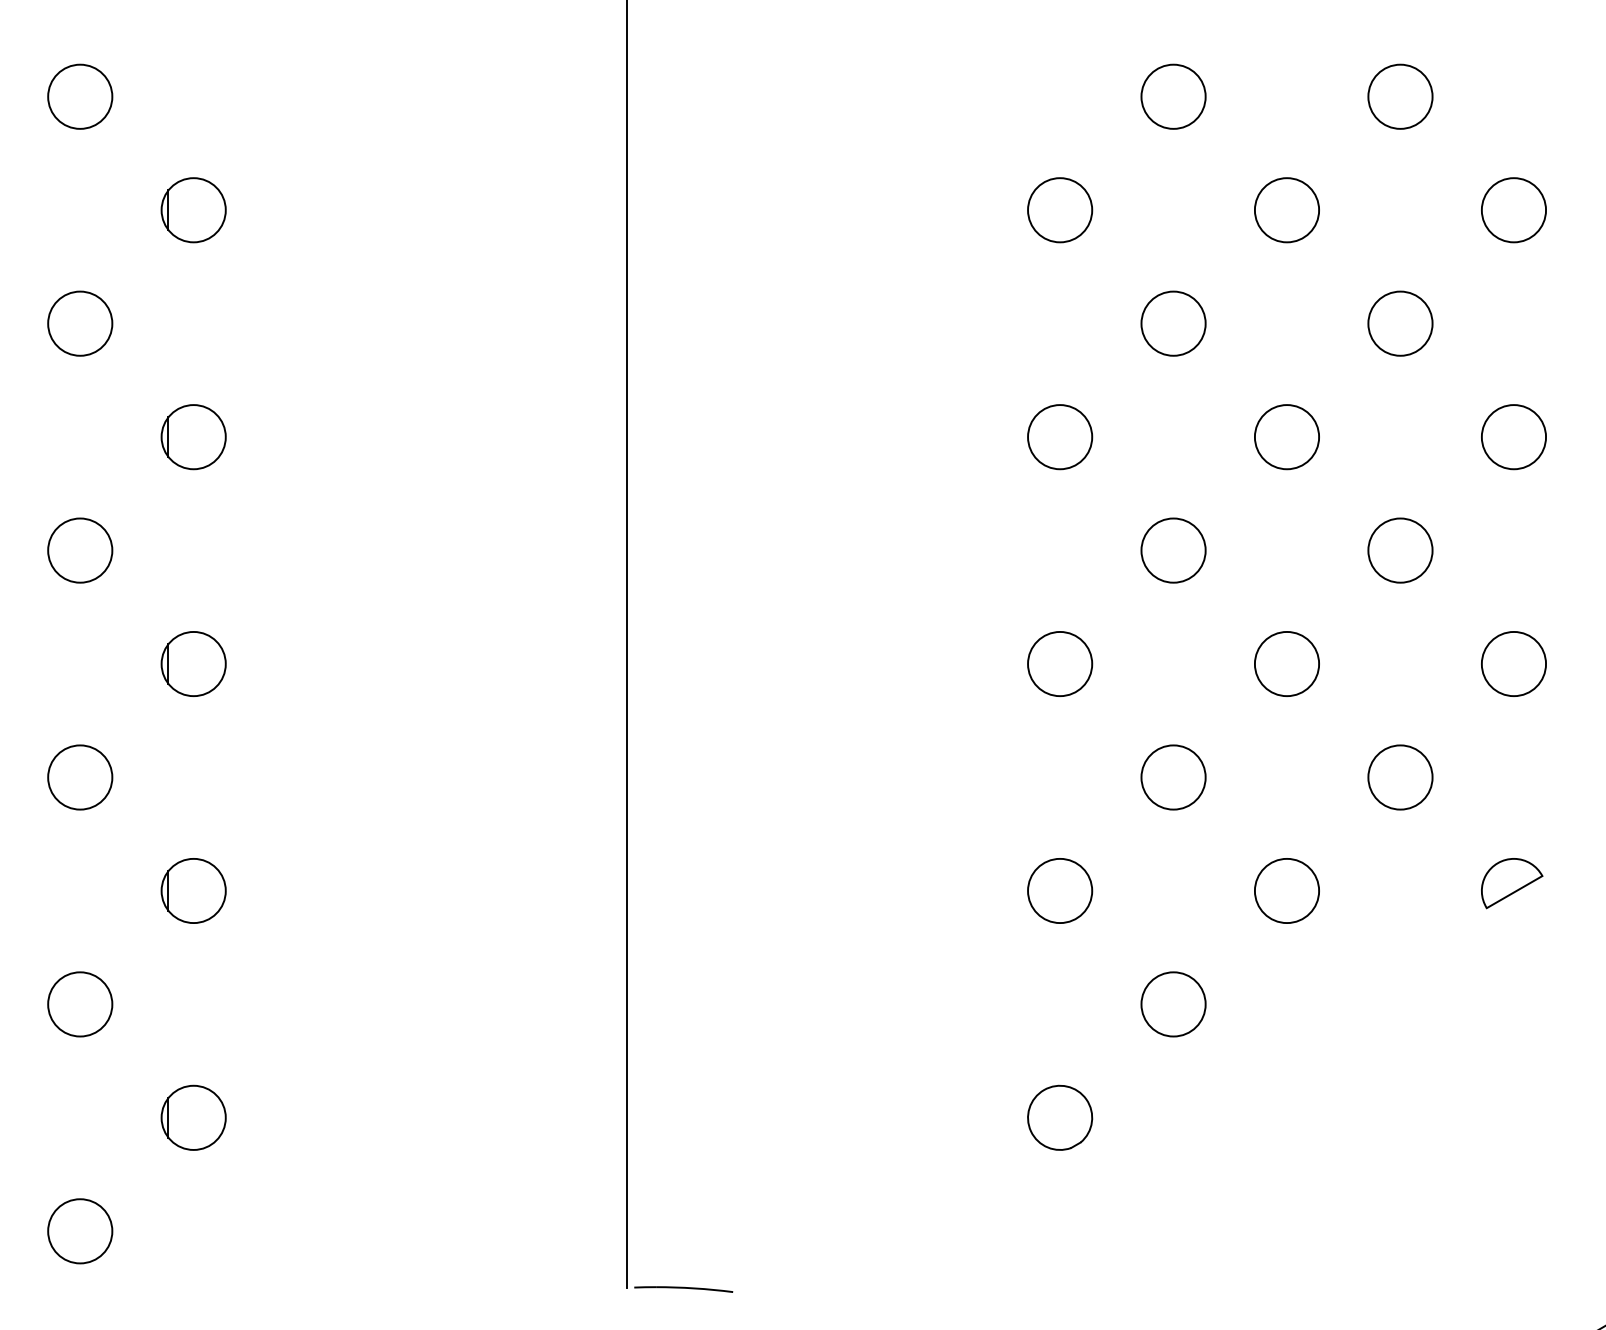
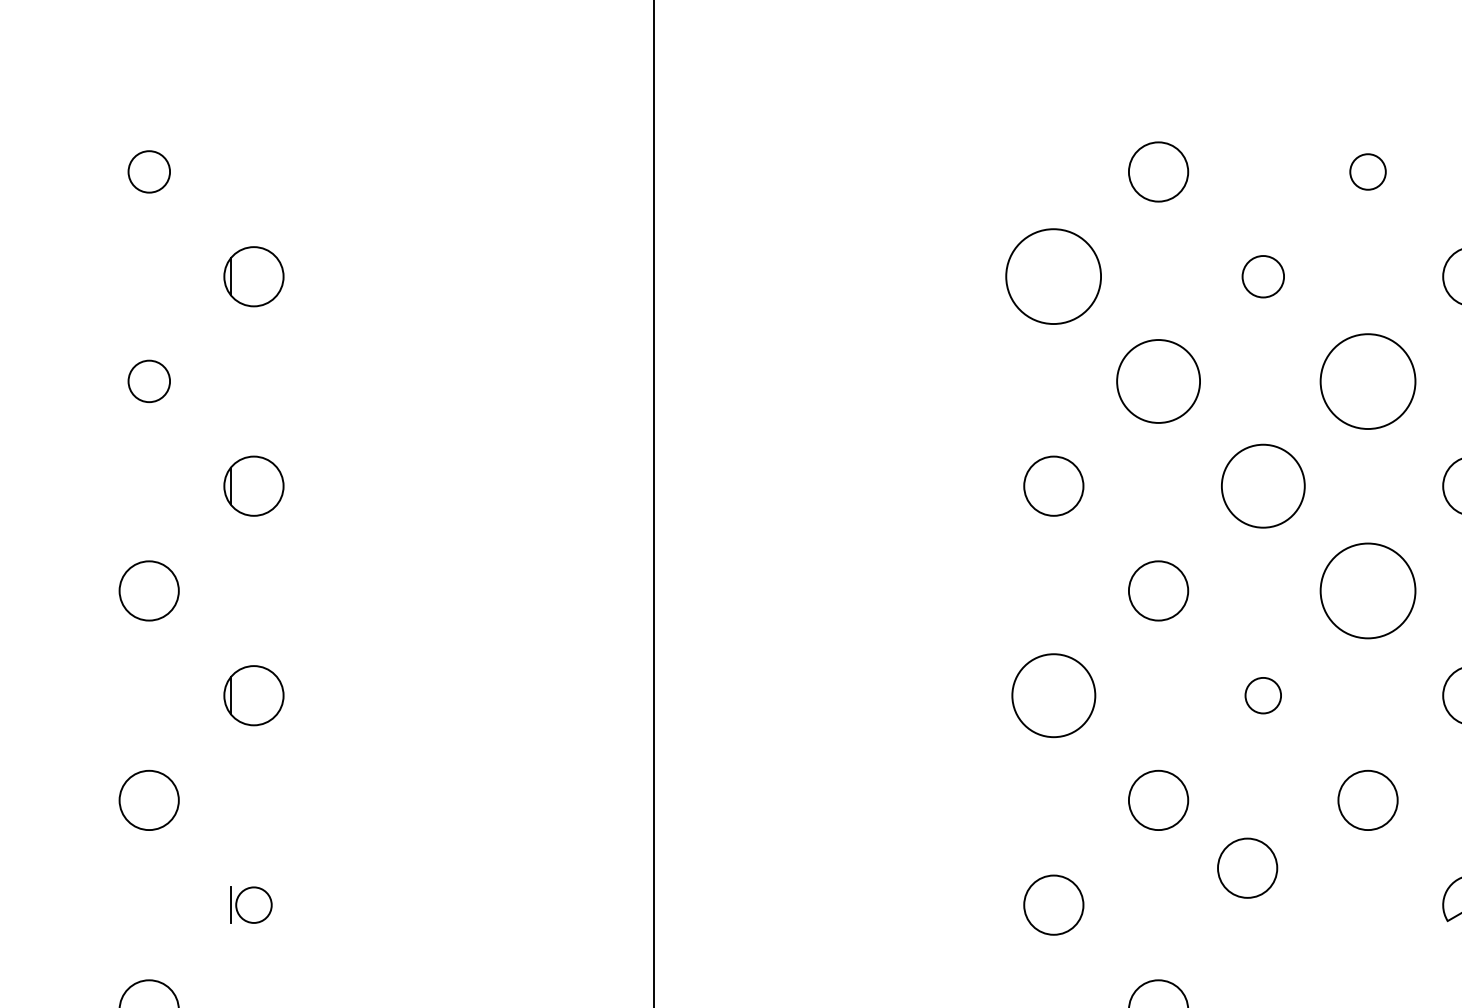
circle: (80, 96) -> (149, 171), size x0.7
circle: (1400, 96) -> (1368, 171), size x0.6
circle: (1060, 210) -> (1054, 276), size x1.6
circle: (1286, 210) -> (1262, 276), size x0.7
circle: (80, 323) -> (149, 381), size x0.7
circle: (1173, 323) -> (1158, 381), size x1.4
circle: (1400, 323) -> (1368, 381), size x1.6
circle: (1286, 437) -> (1262, 486), size x1.4
circle: (1400, 550) -> (1368, 590), size x1.6
circle: (1060, 663) -> (1054, 695), size x1.4
circle: (1286, 663) -> (1262, 695), size x0.6
circle: (193, 890) -> (253, 904), size x0.6
circle: (1286, 890) -> (1247, 867), moved

